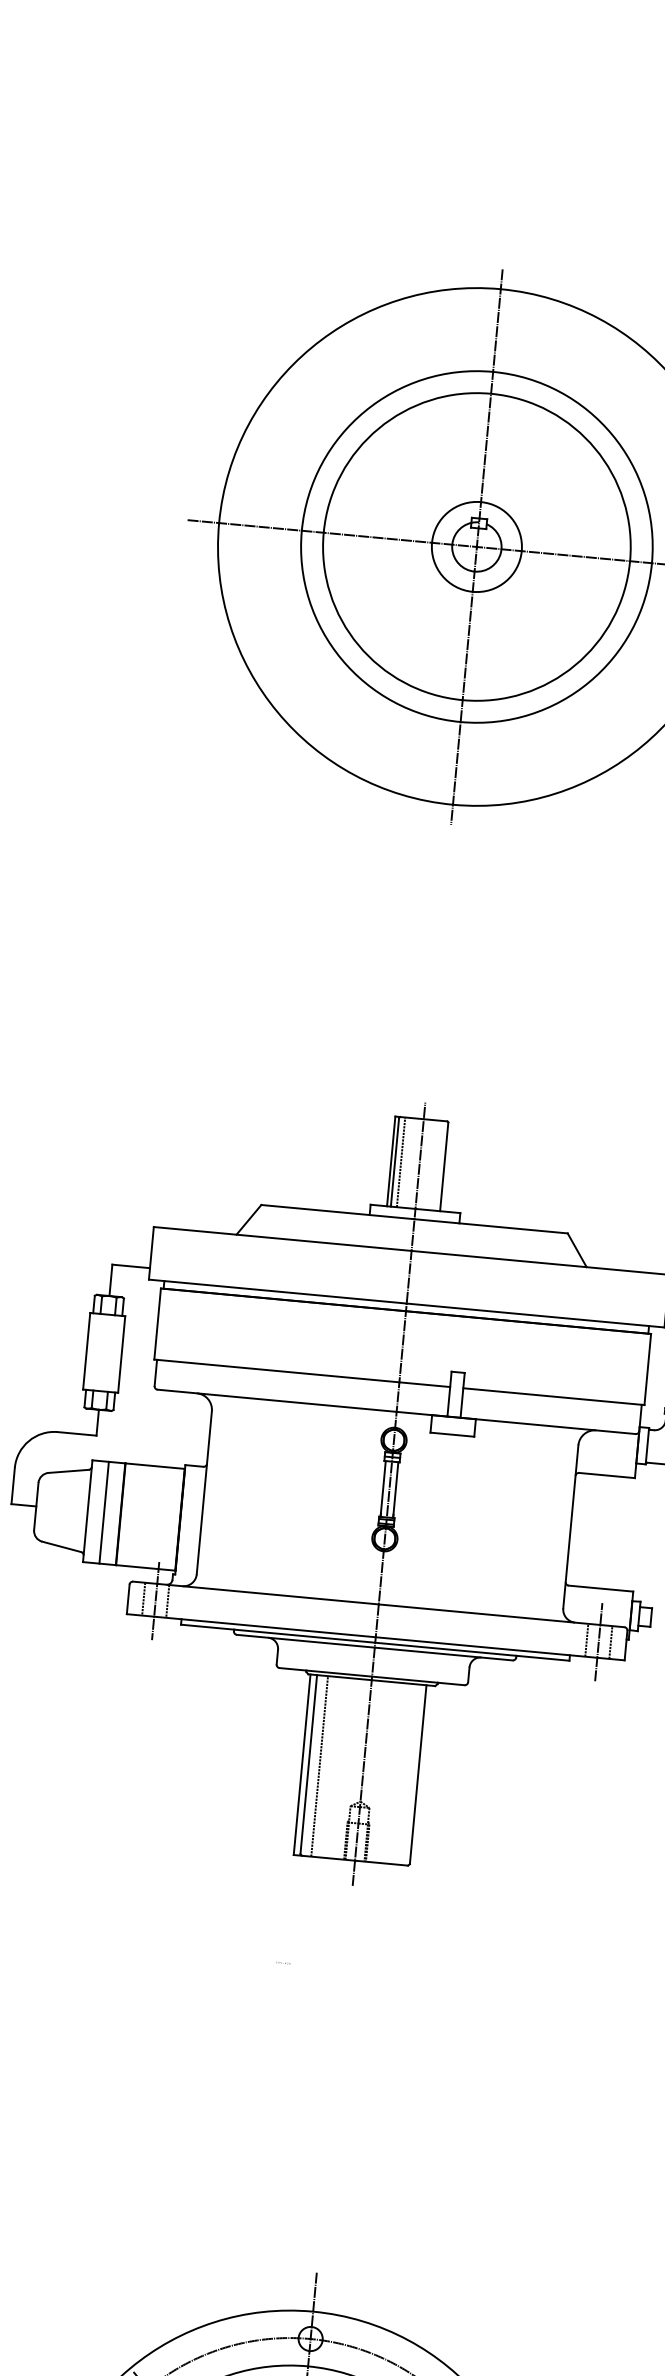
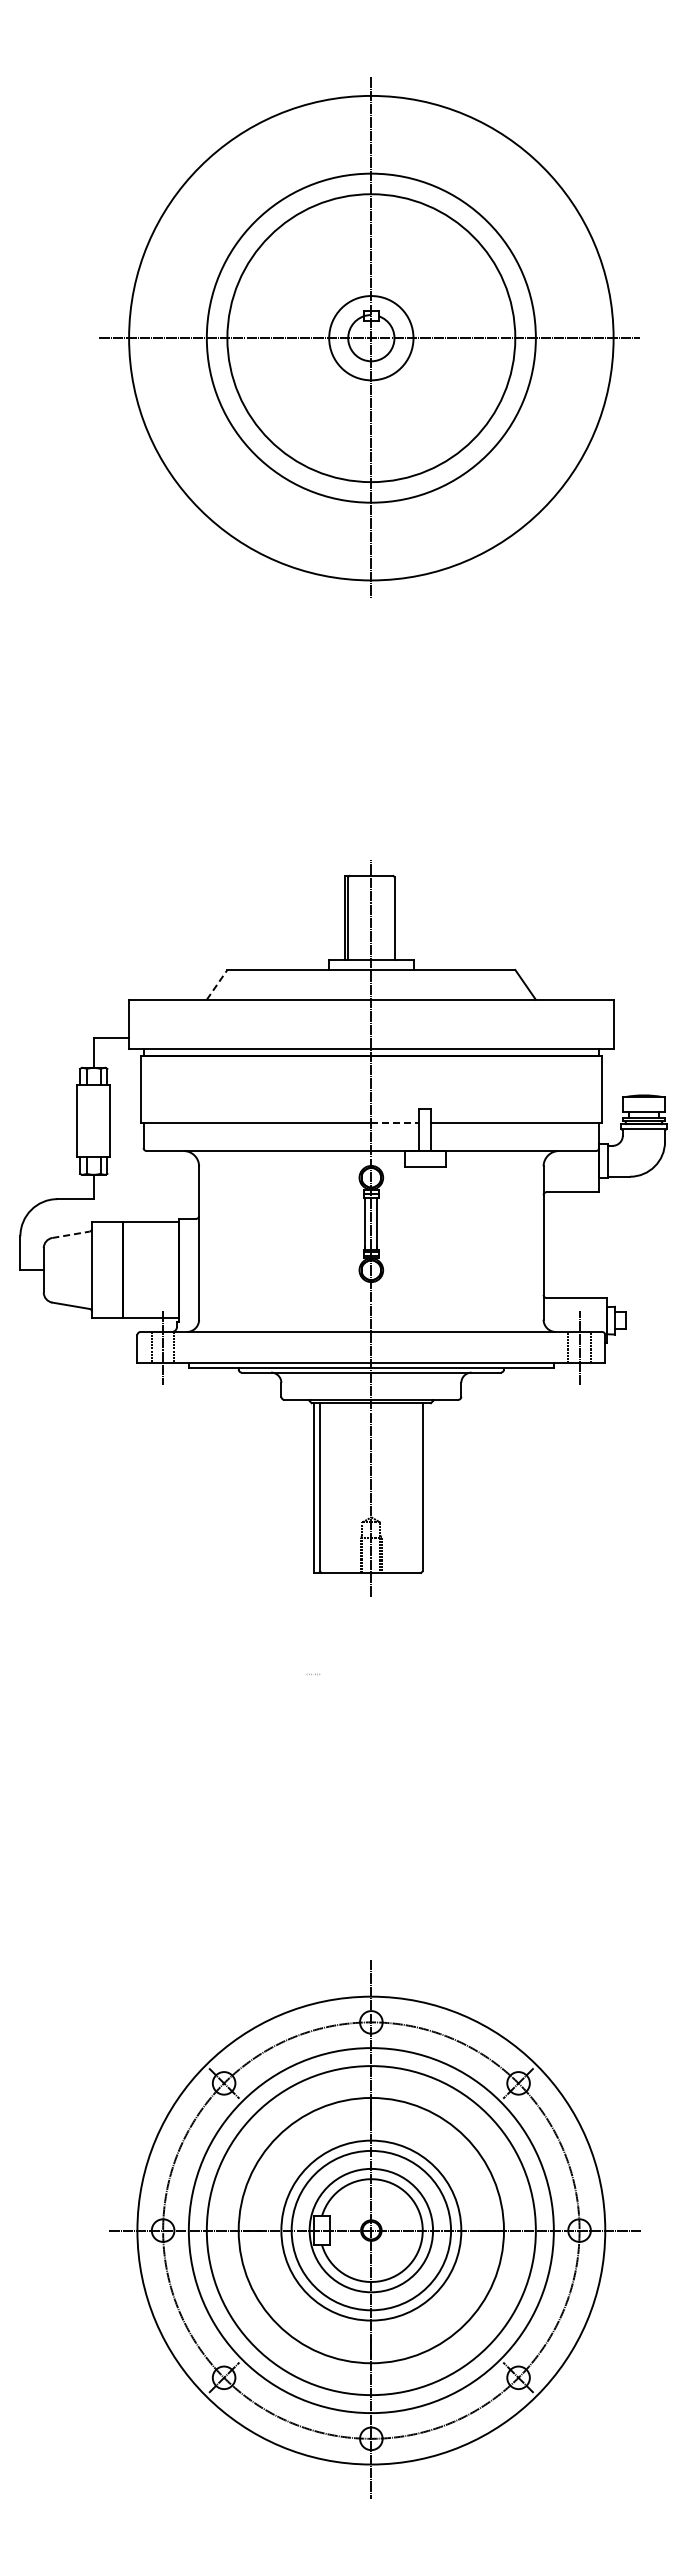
line: (400, 1161) -> (353, 917), removed
line: (249, 1219) -> (217, 984), solid -> dashed
line: (425, 1384) -> (395, 1123), solid -> dashed
line: (68, 1470) -> (70, 1234), solid -> dashed
line: (104, 1512) -> (107, 1270), removed
line: (319, 1765) -> (330, 1487), removed

